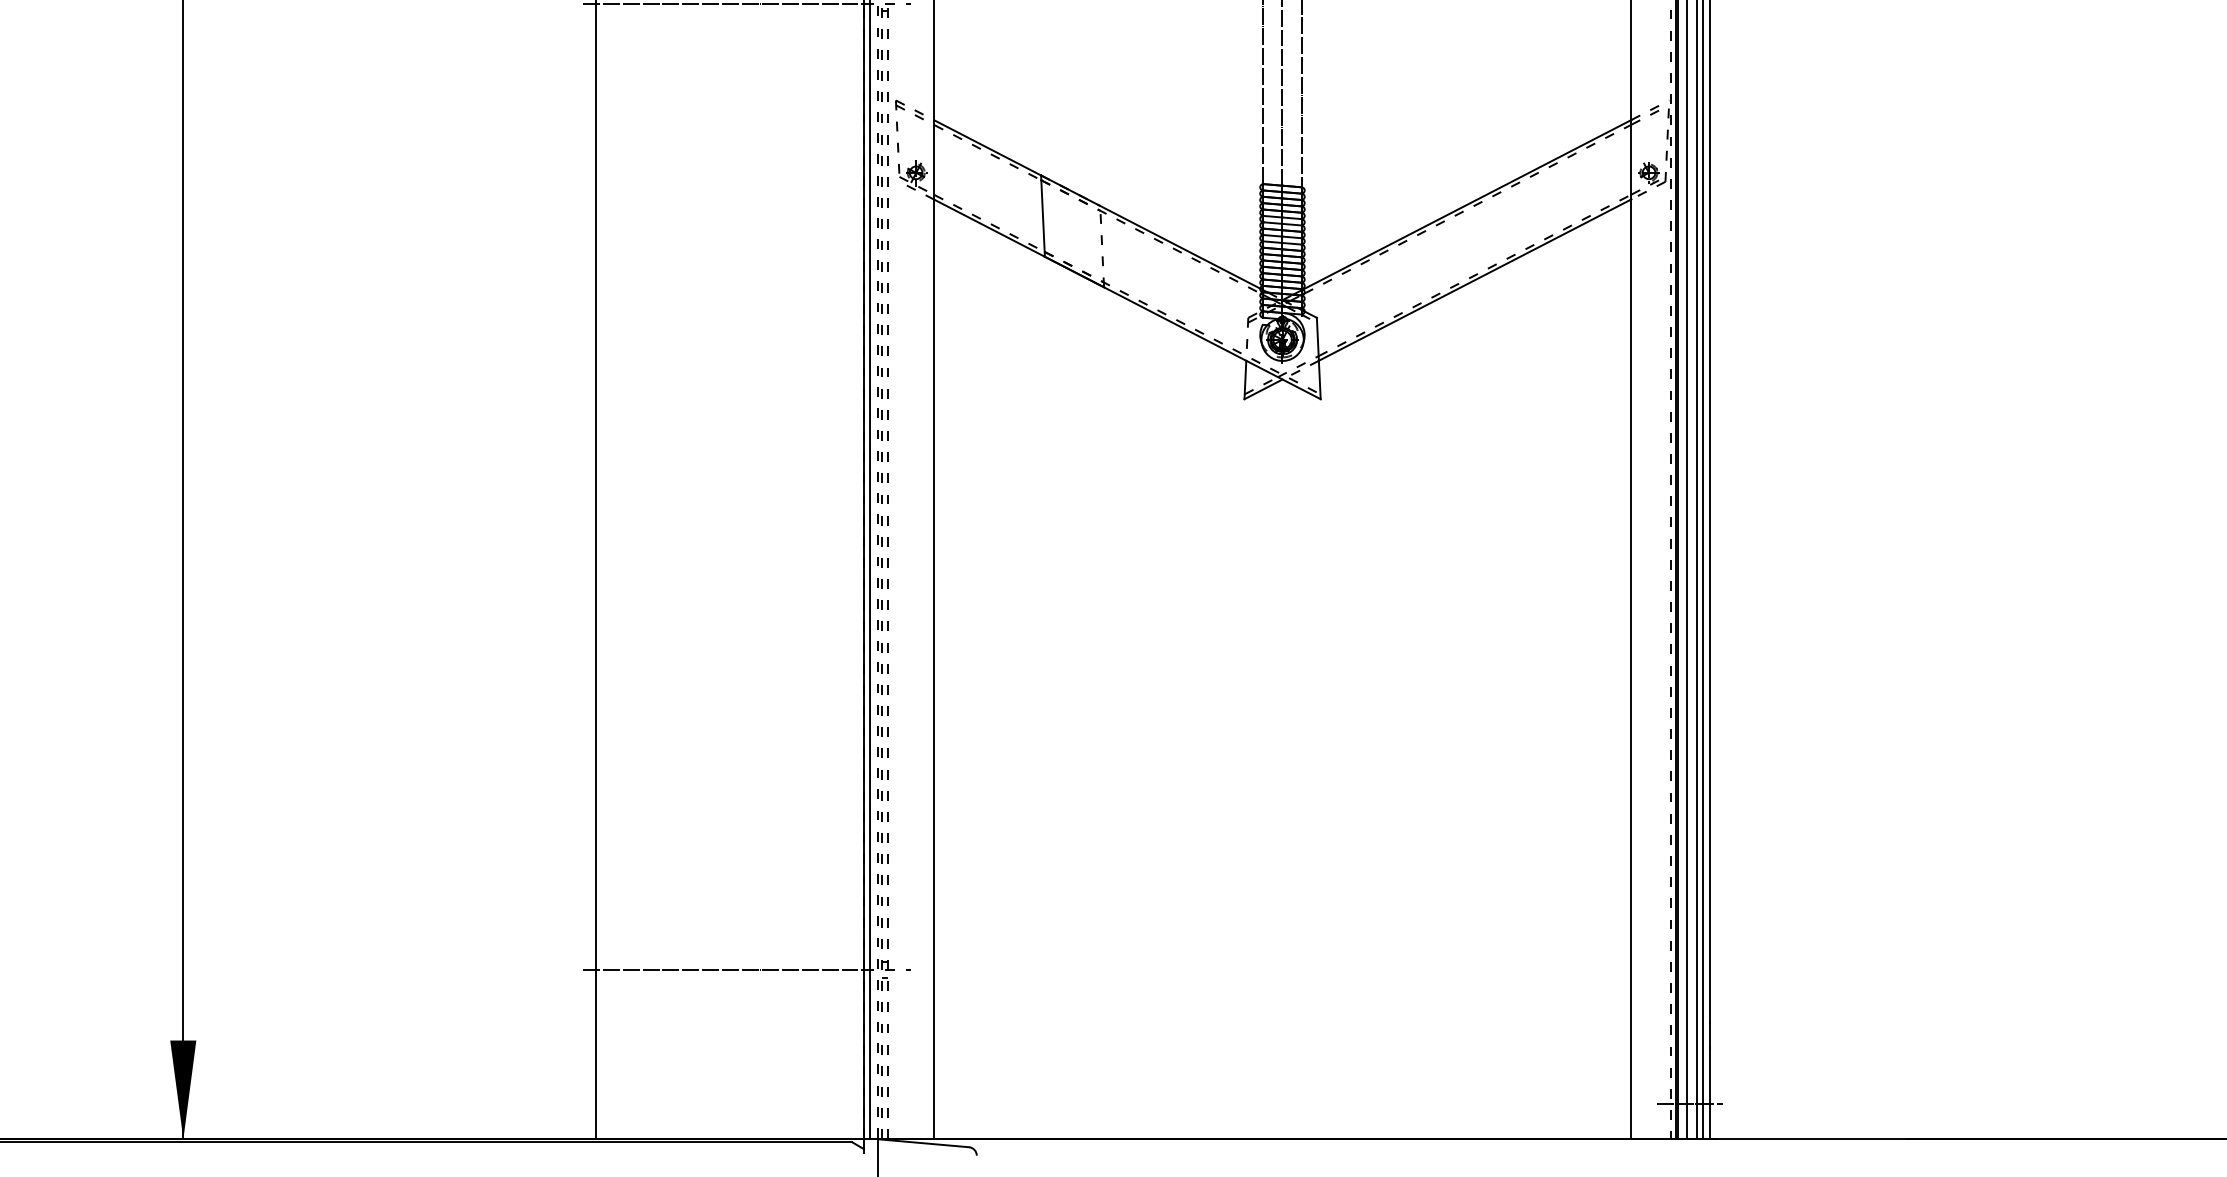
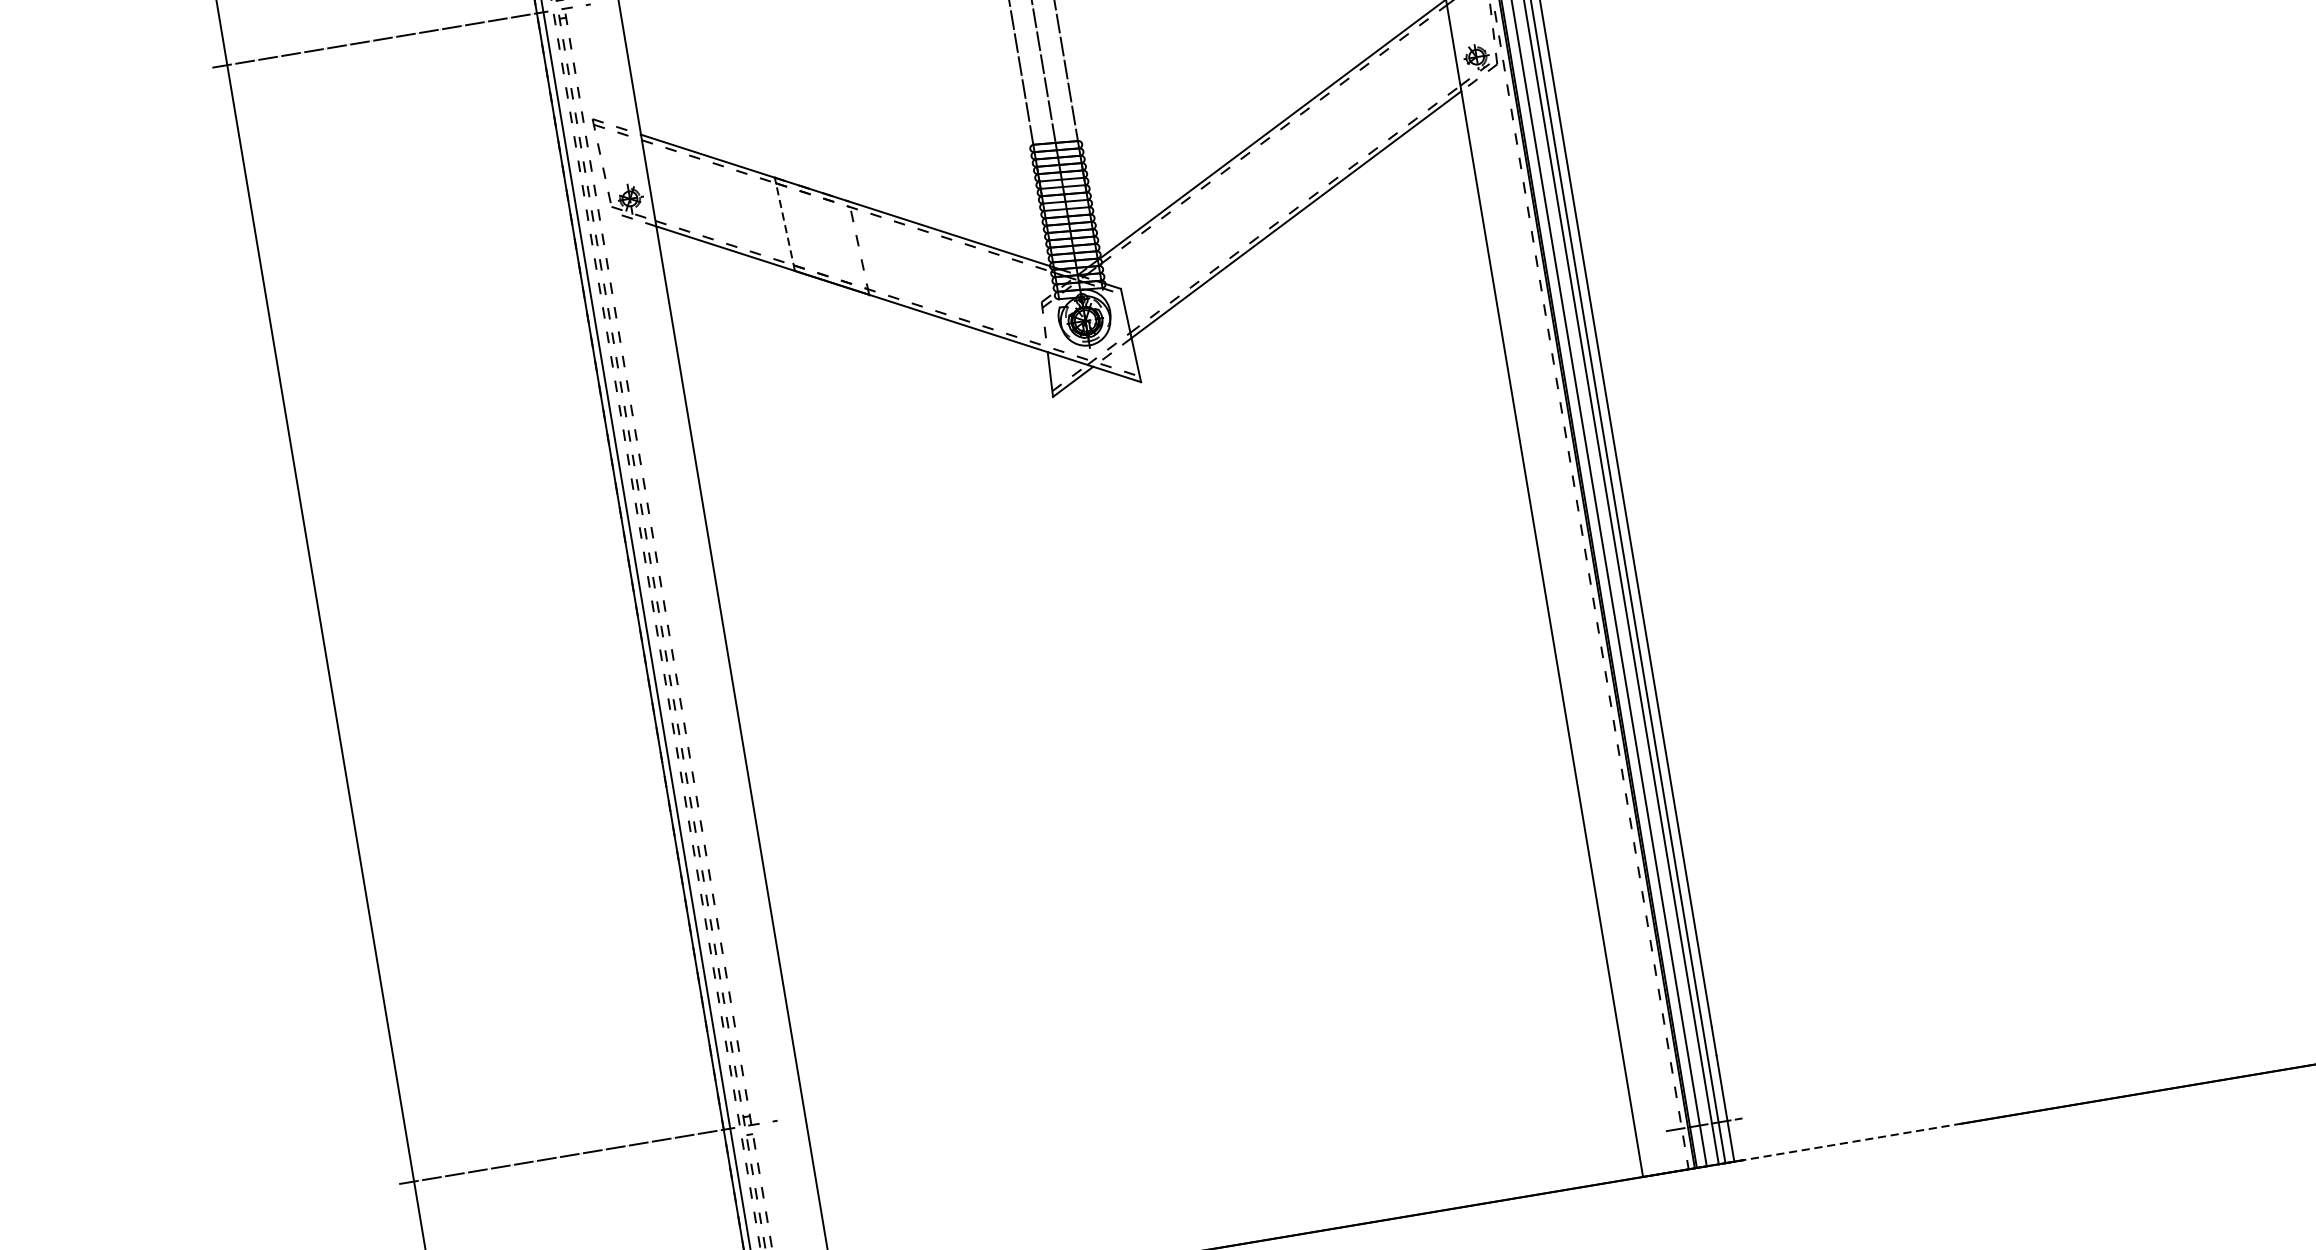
line: (1043, 218) -> (785, 226), solid -> dashed
line: (1804, 1139) -> (1843, 1143), solid -> dashed

